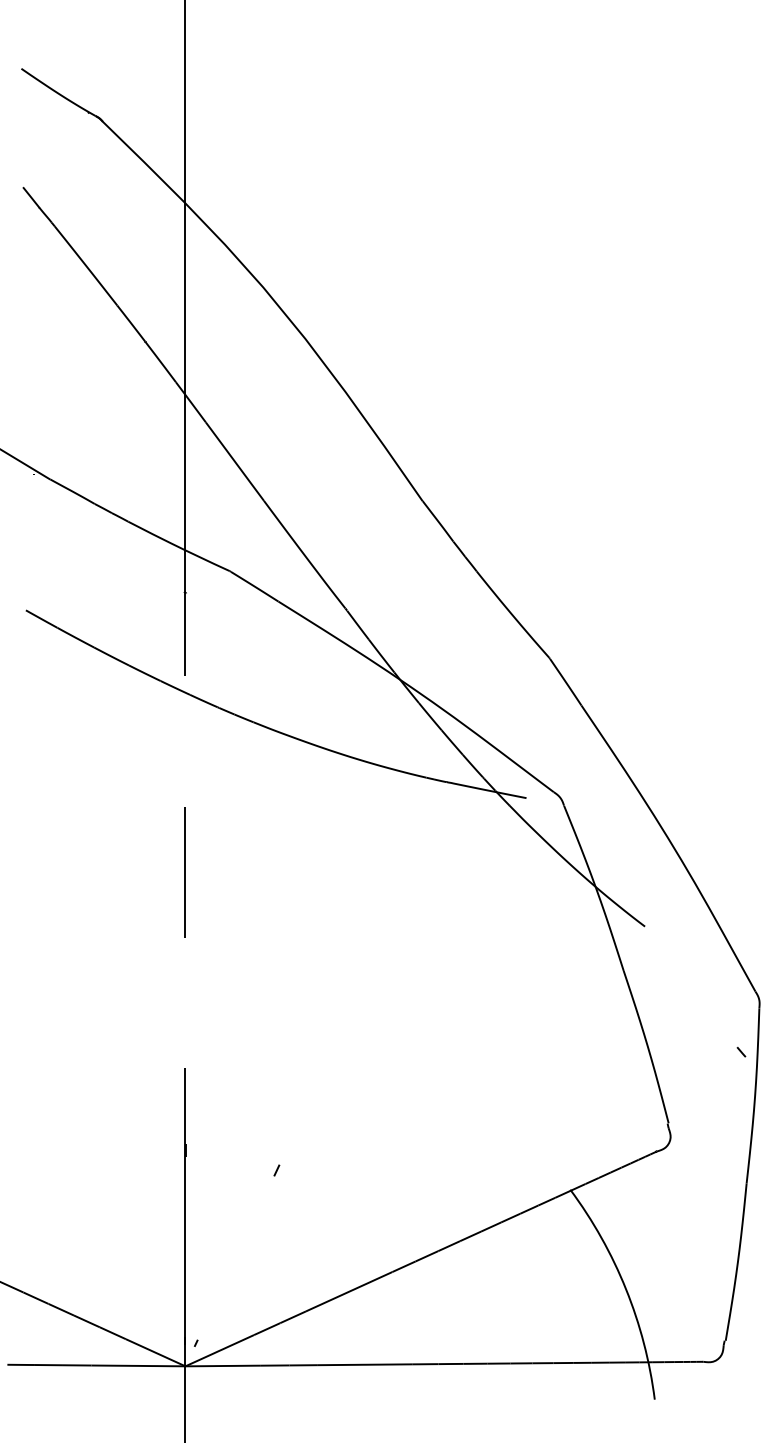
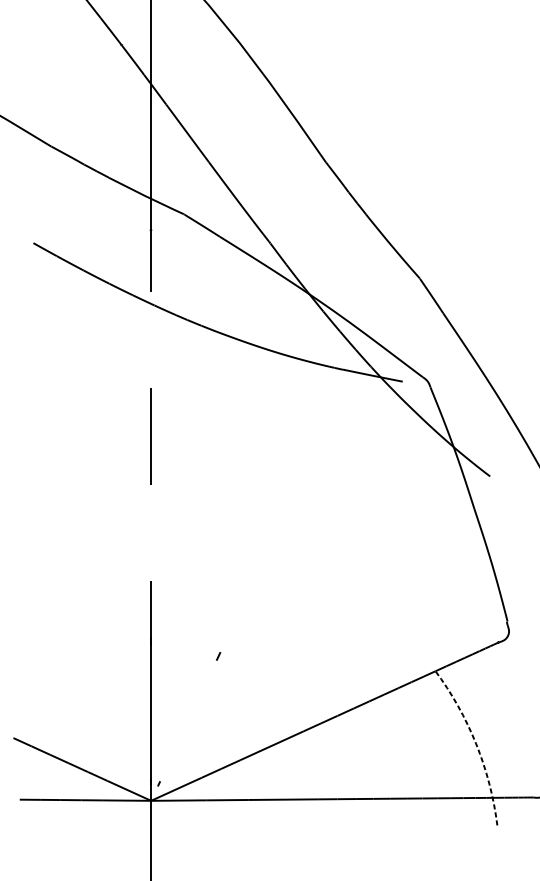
arc: (626, 1289) -> (476, 744), solid -> dashed

